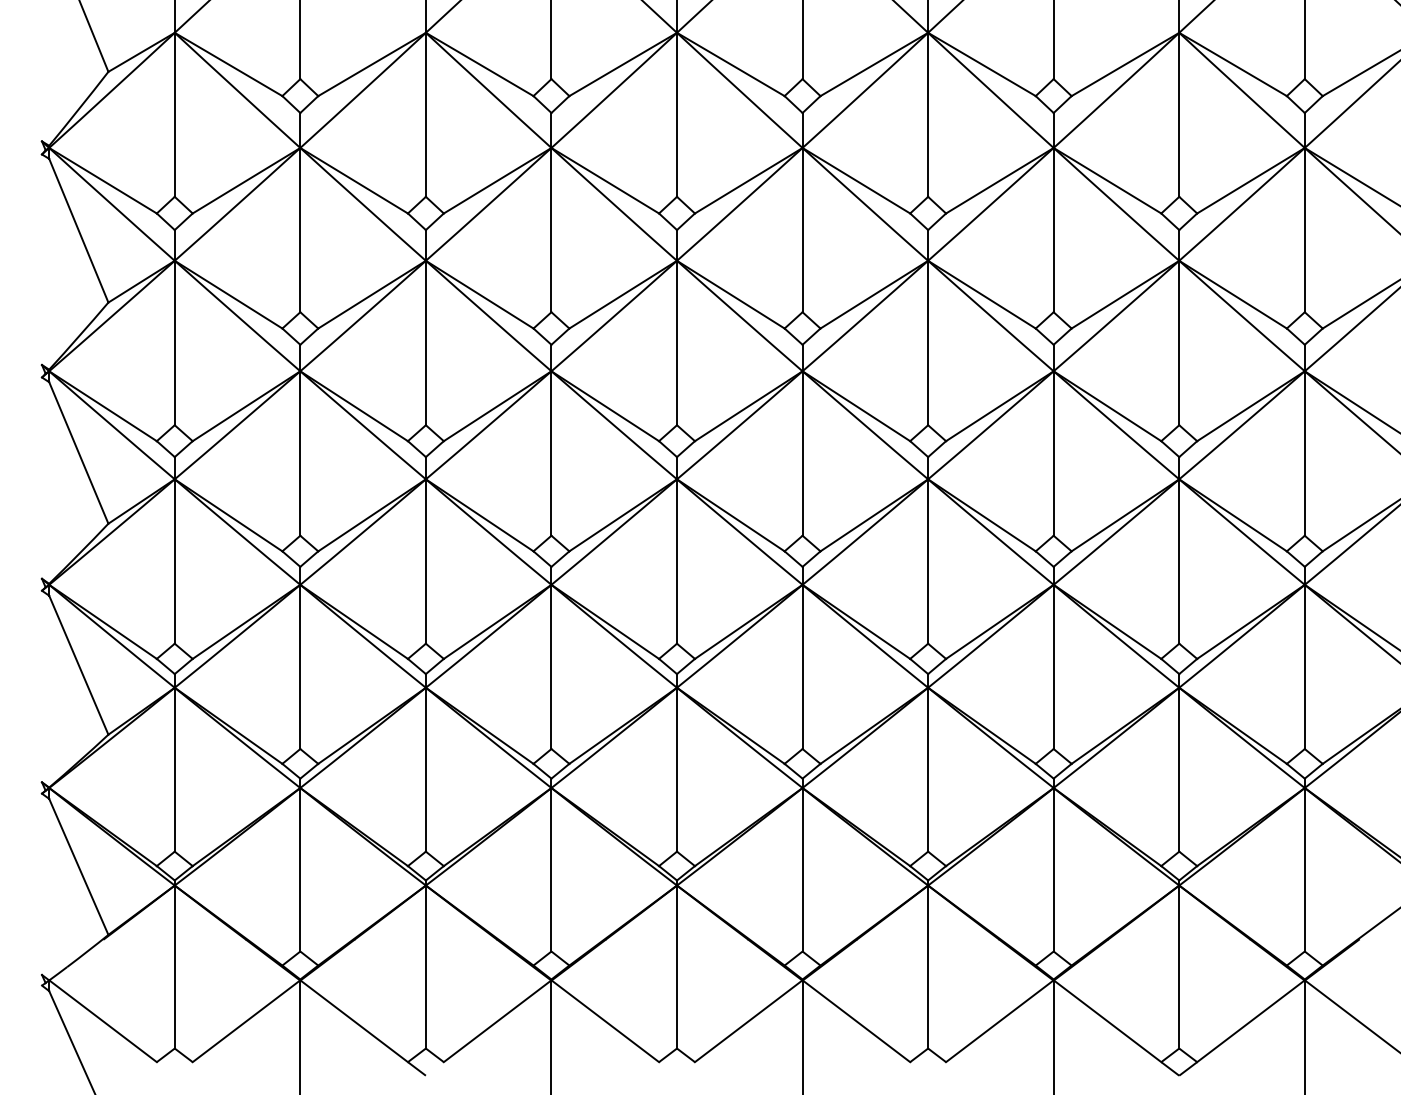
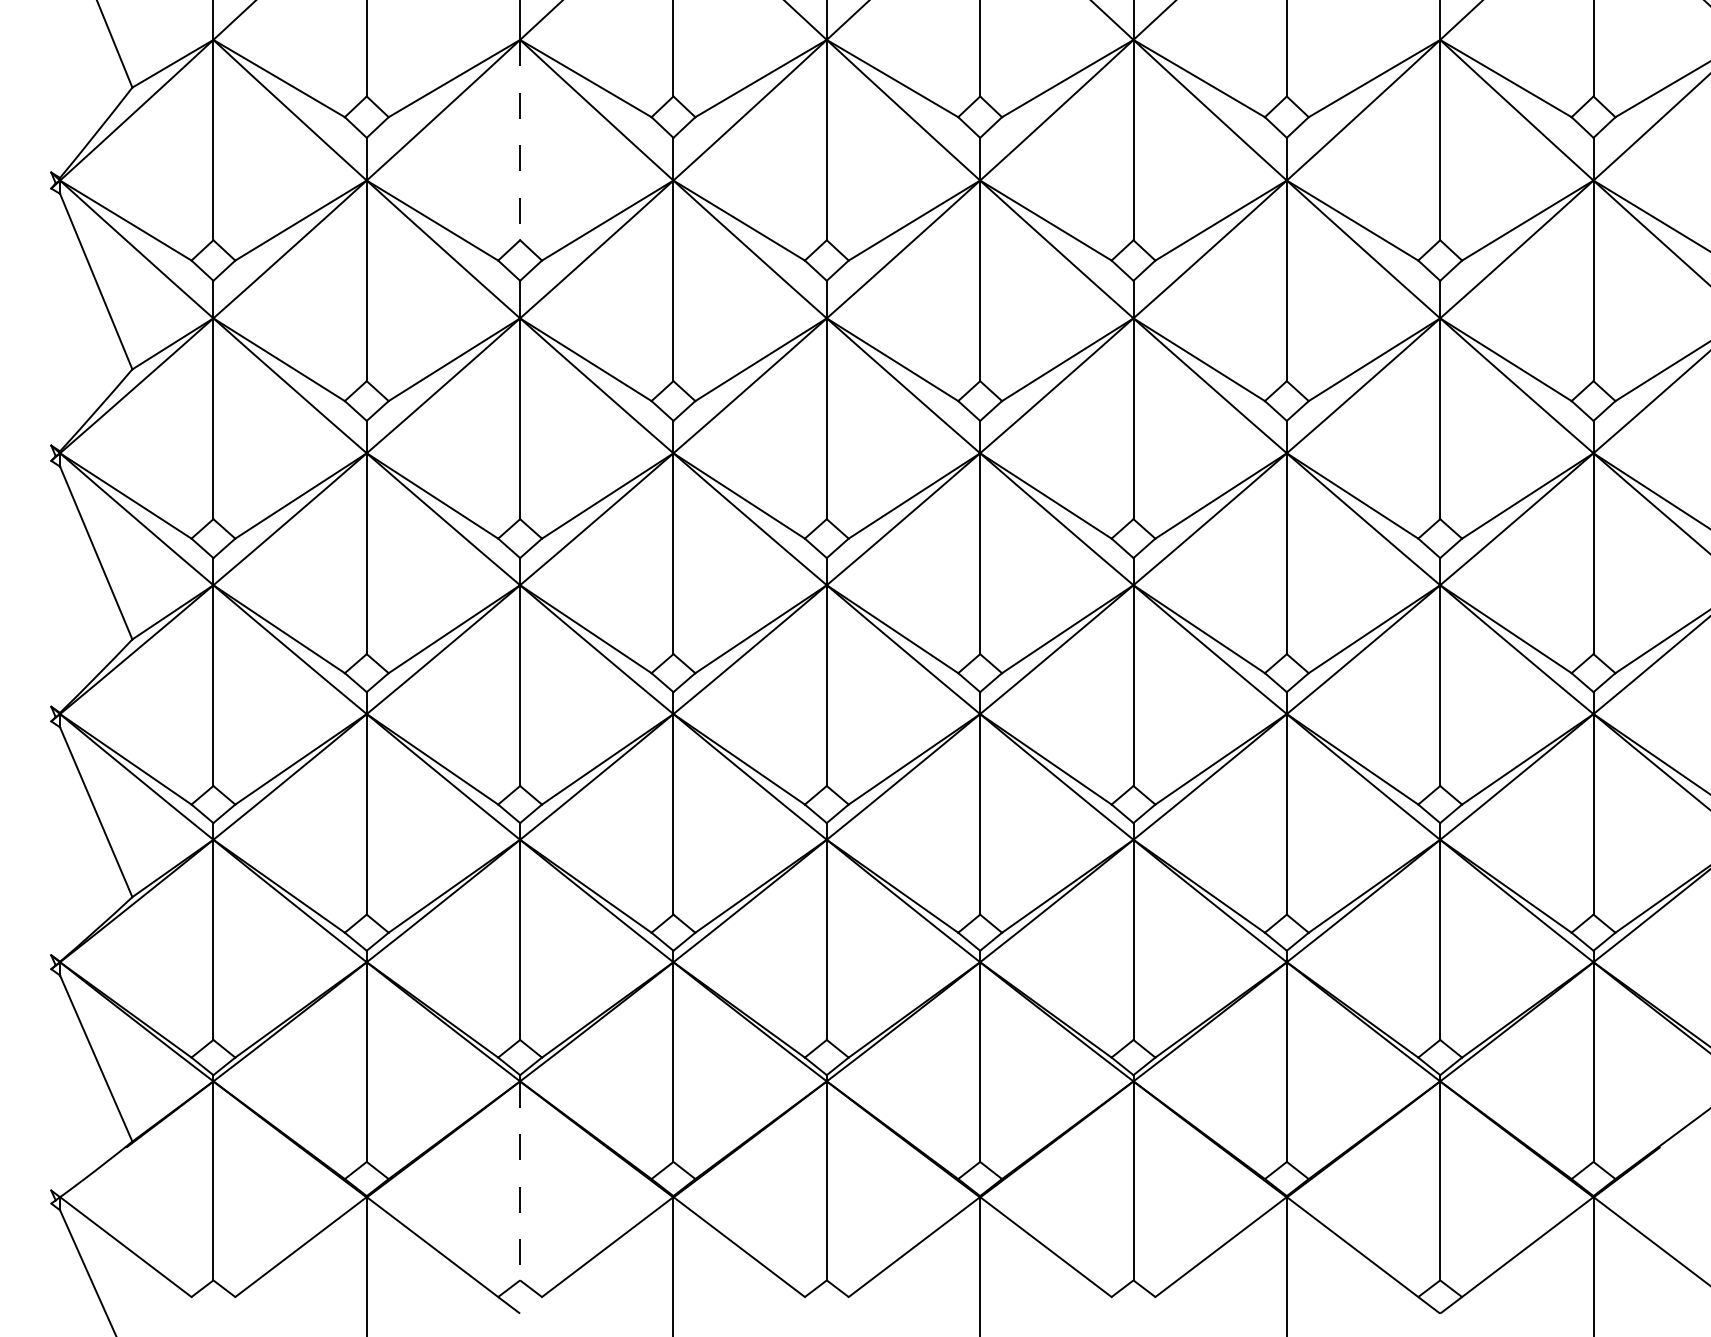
line: (426, 115) -> (520, 140), solid -> dashed
line: (426, 966) -> (520, 1180), solid -> dashed

